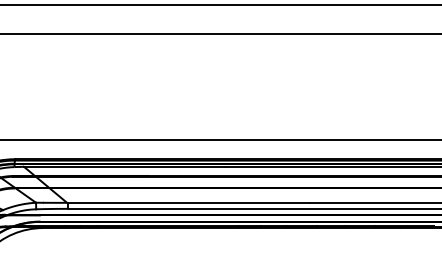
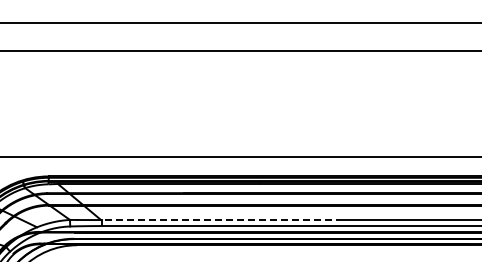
line: (188, 203) -> (222, 220), solid -> dashed

